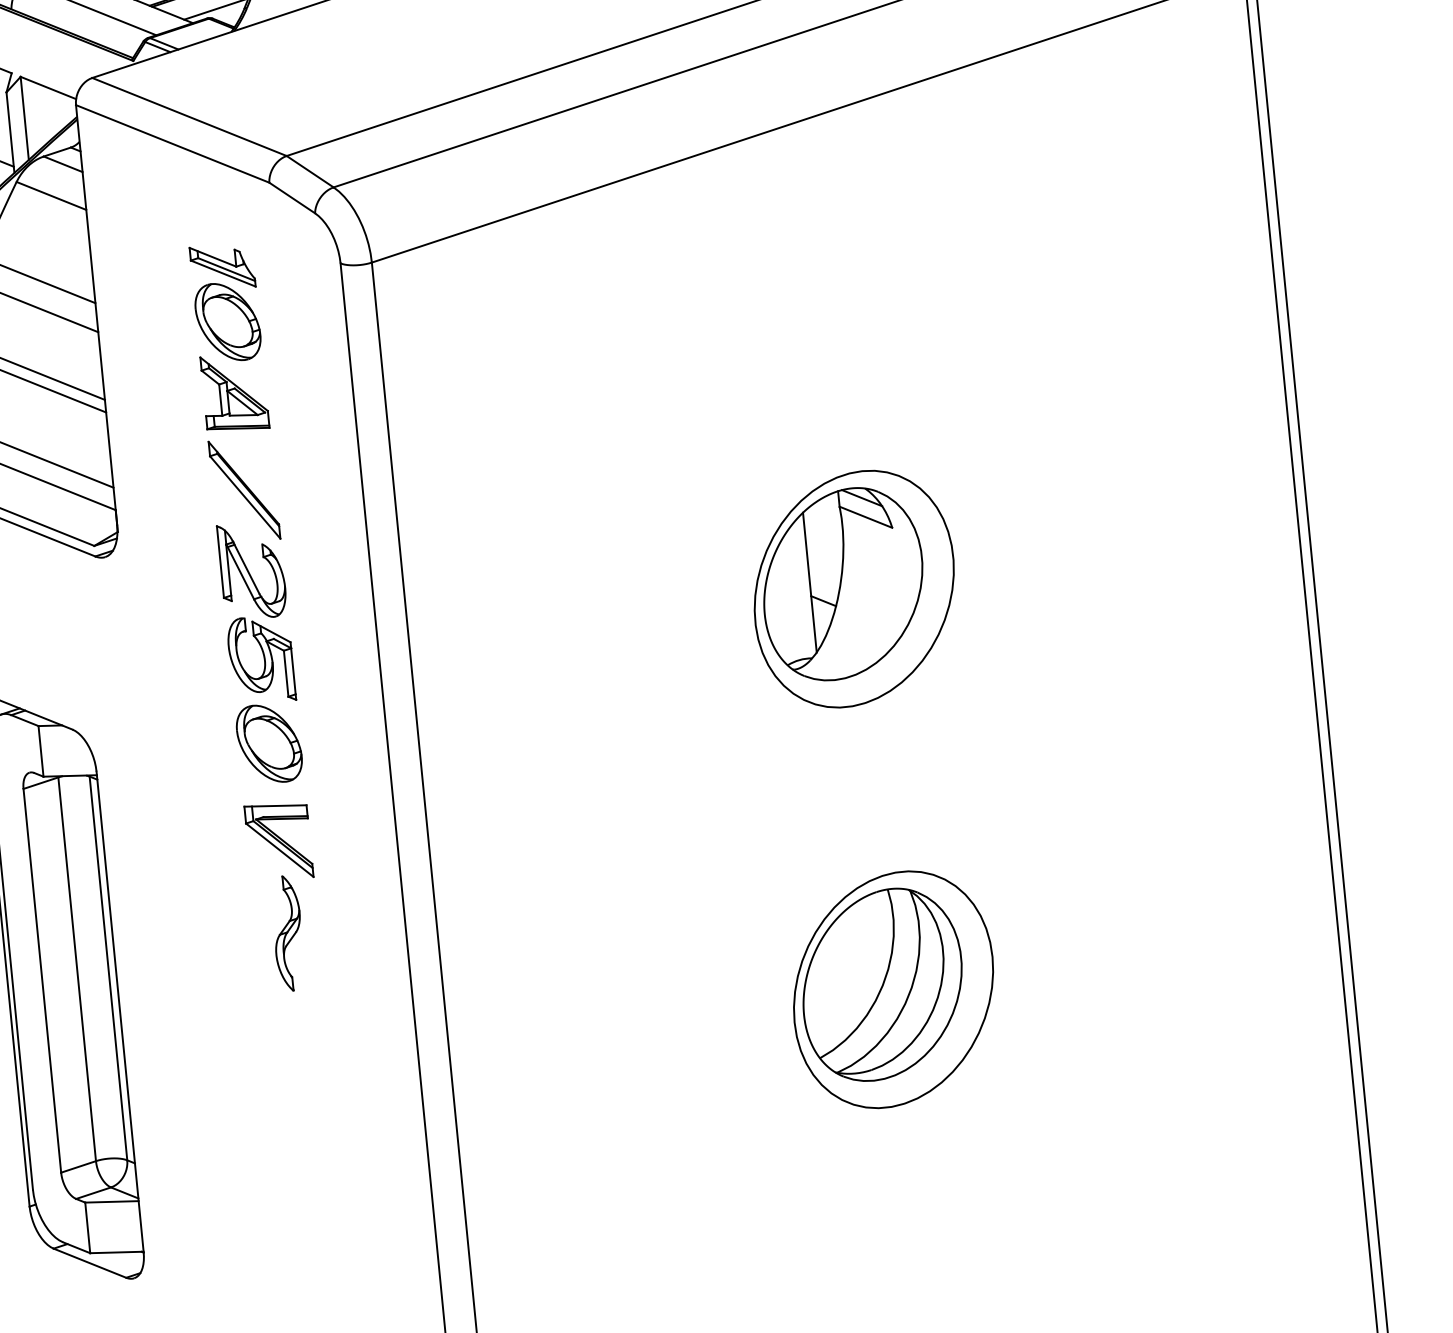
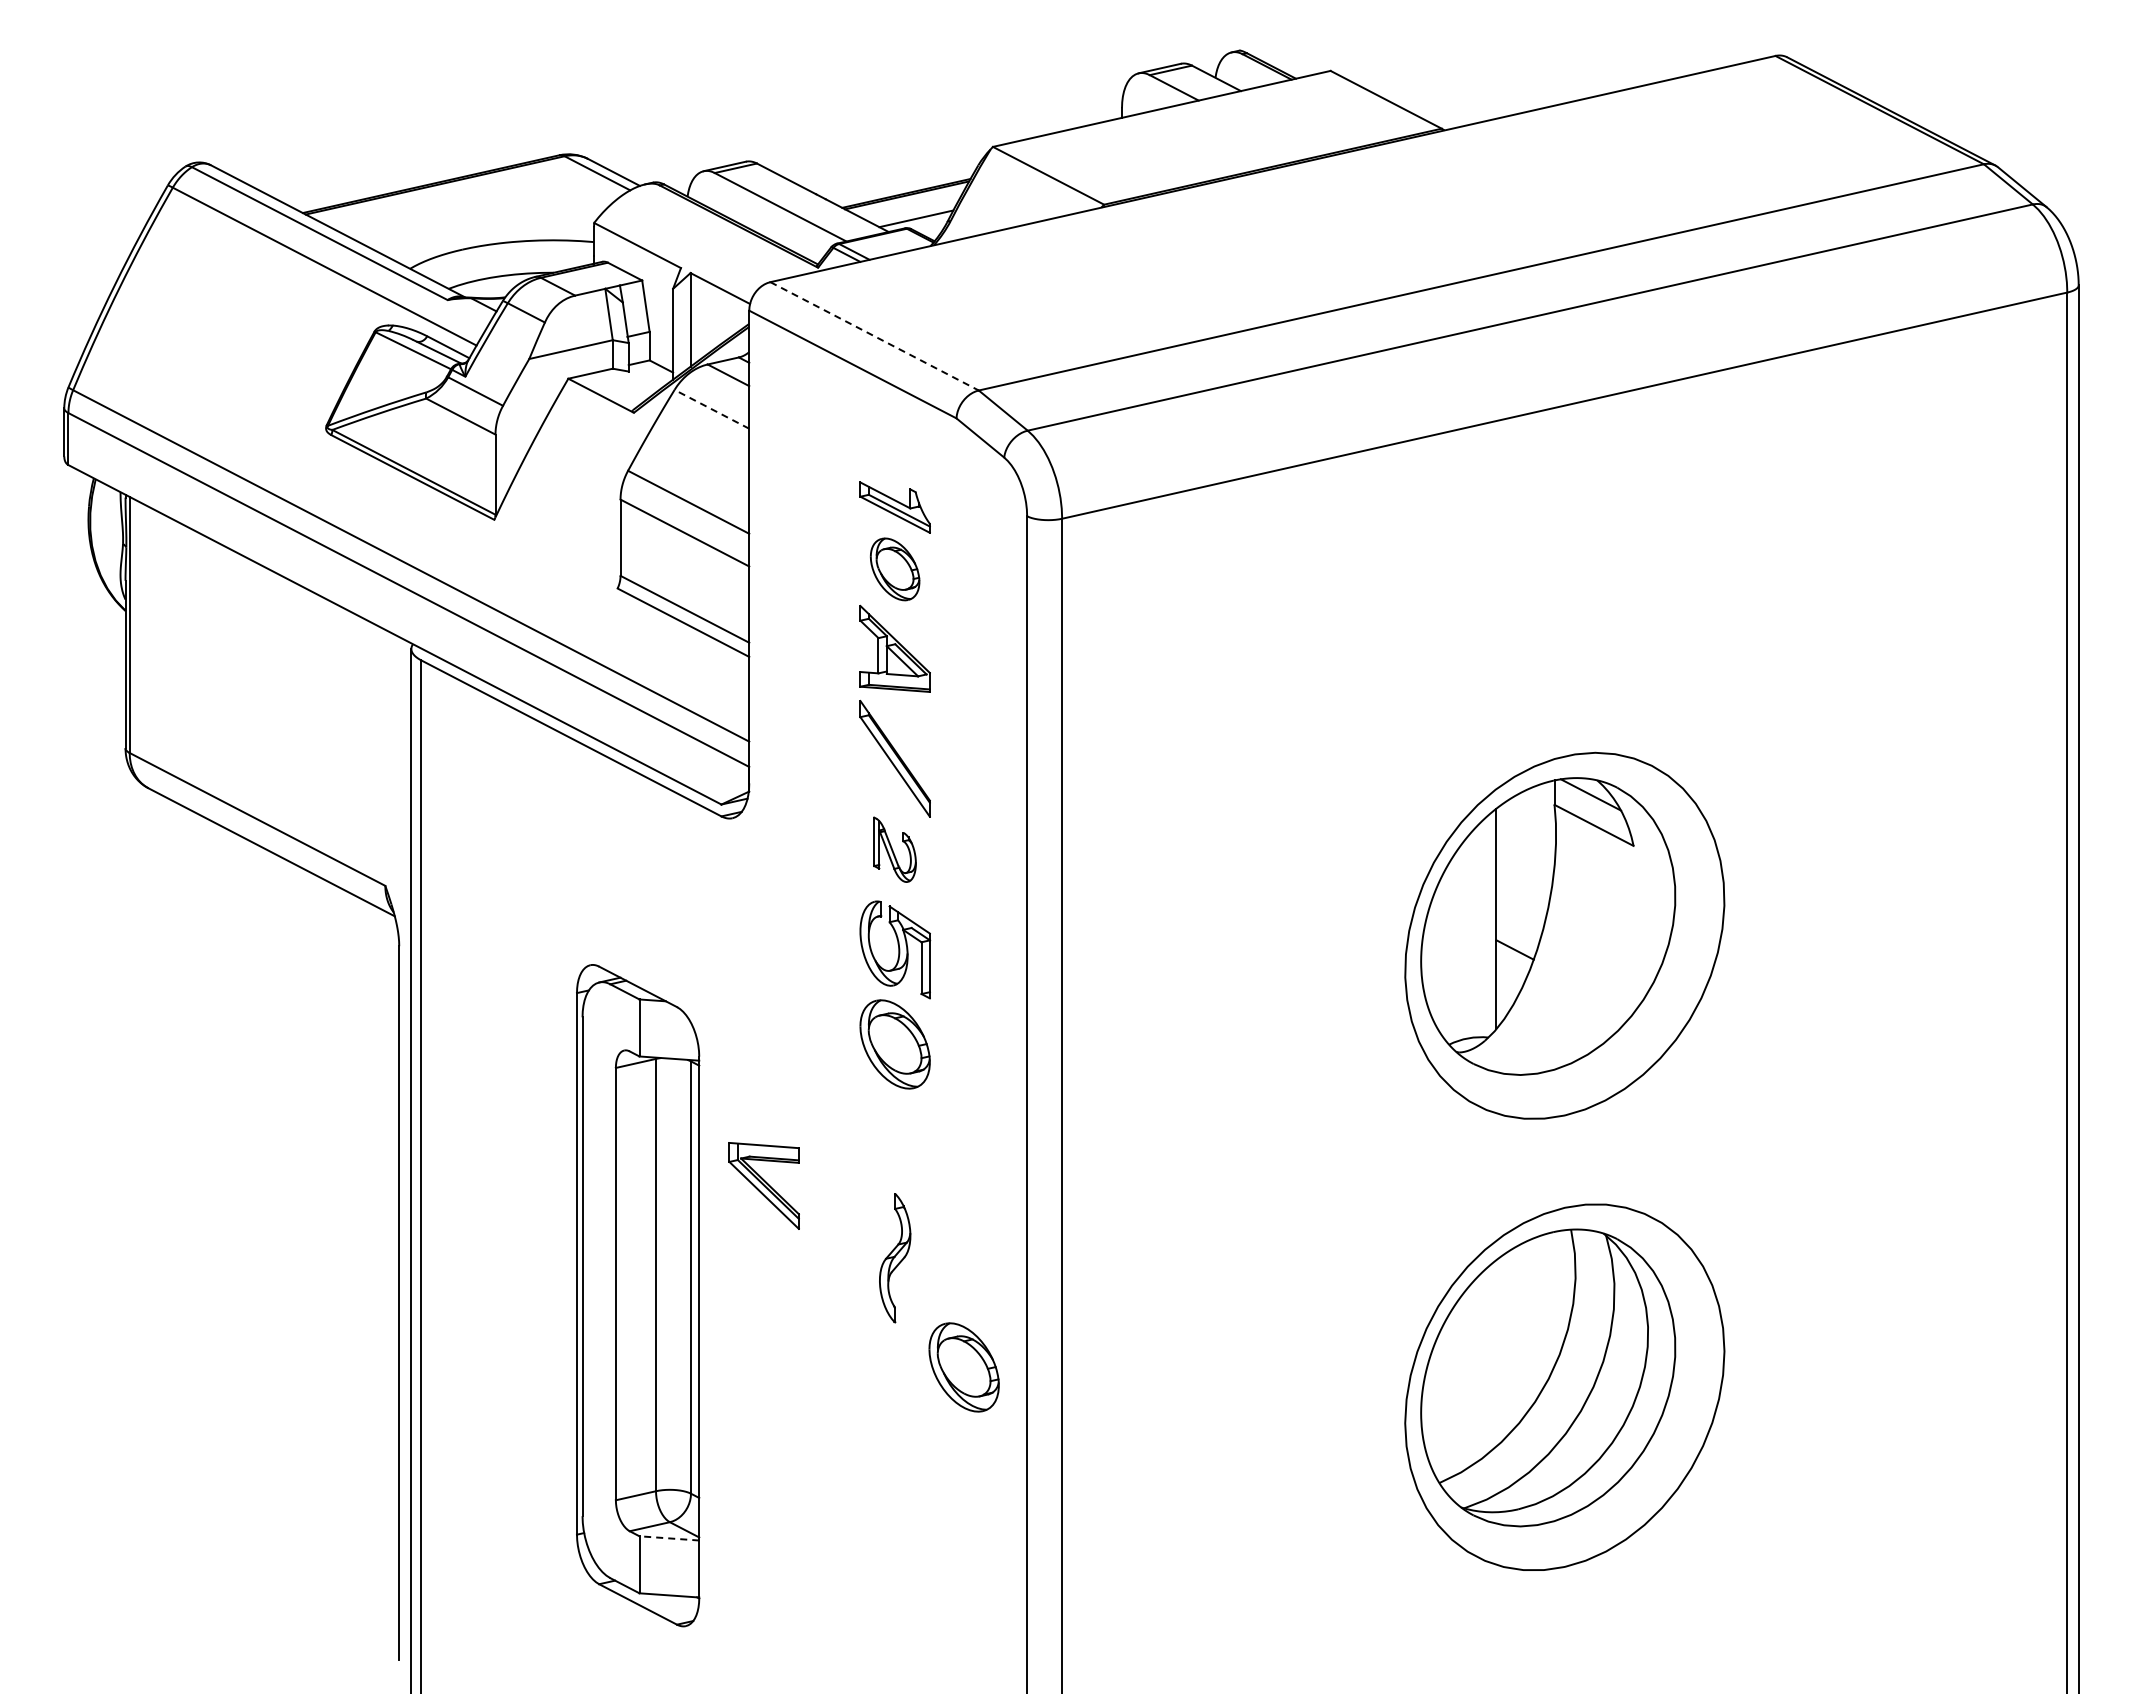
line: (190, 117) -> (875, 336), solid -> dashed
line: (51, 196) -> (711, 409), solid -> dashed
part: (227, 322) -> (894, 569), size x0.7
part: (251, 570) -> (894, 849), size x0.6
part: (854, 588) -> (1564, 935), size x1.4
part: (278, 841) -> (763, 1185), moved
part: (893, 989) -> (1564, 1386), size x1.4
part: (358, 1024) -> (963, 1367), added
line: (112, 1201) -> (669, 1538), solid -> dashed

